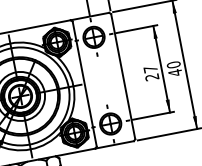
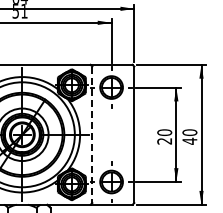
text: (150, 69) -> (164, 132), 27 -> 20
line: (84, 84) -> (92, 135), solid -> dashed

